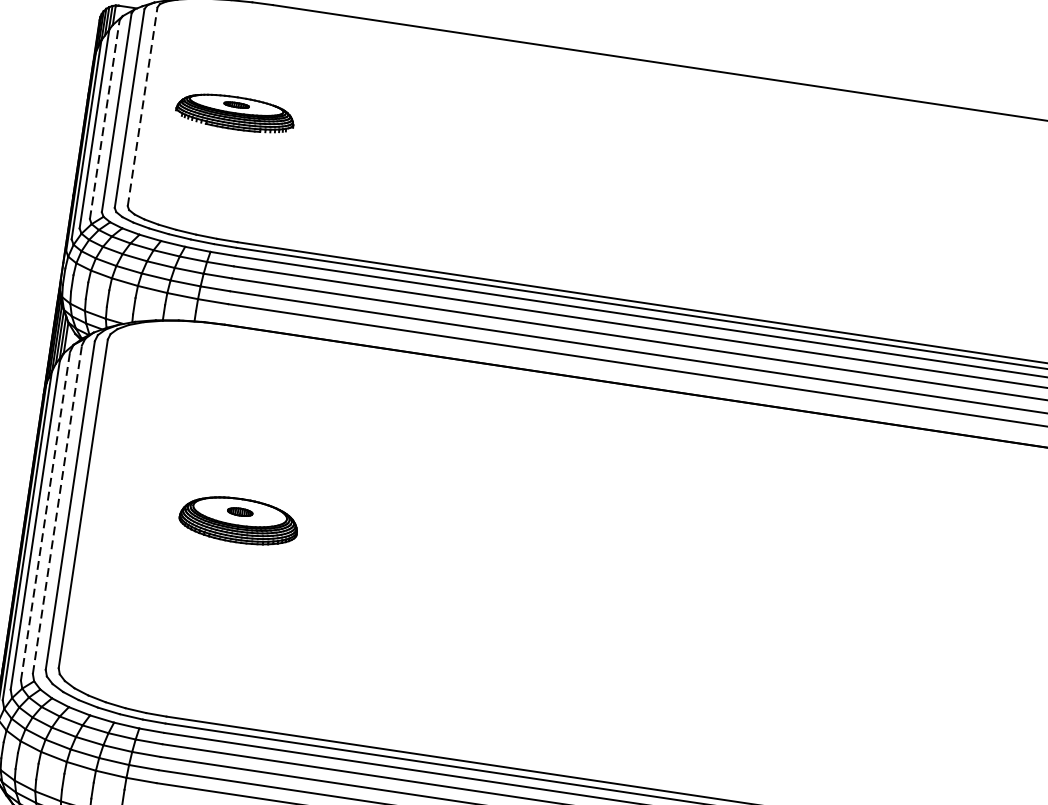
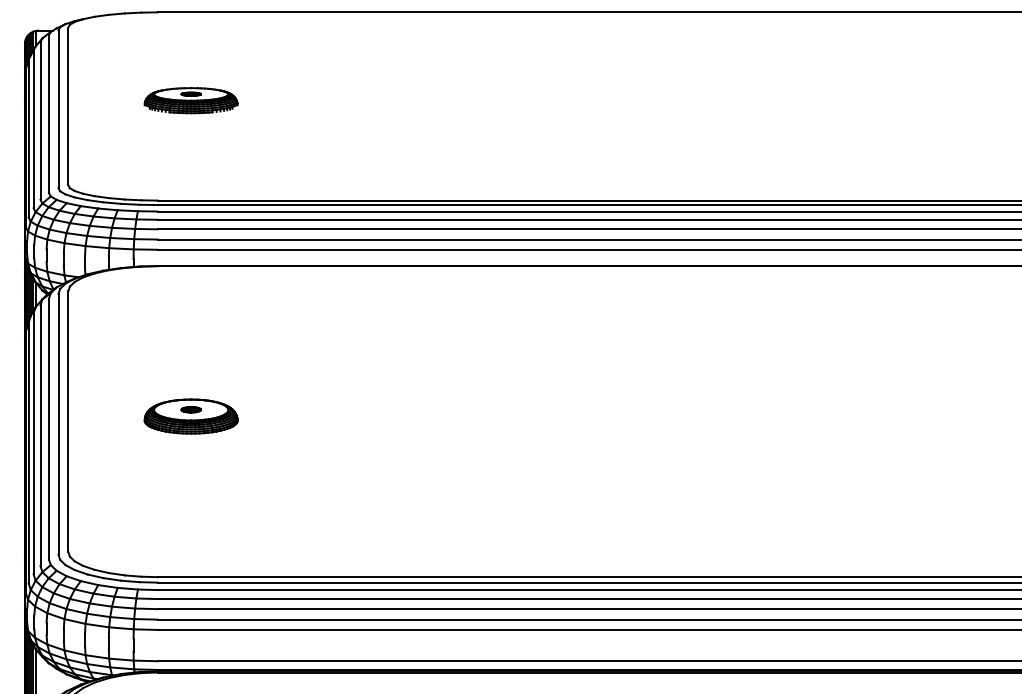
line: (142, 106) -> (68, 106), dashed -> solid
part: (234, 112) -> (190, 100), moved
line: (104, 119) -> (40, 120), dashed -> solid
line: (56, 508) -> (48, 428), dashed -> solid
line: (45, 516) -> (40, 435), dashed -> solid

